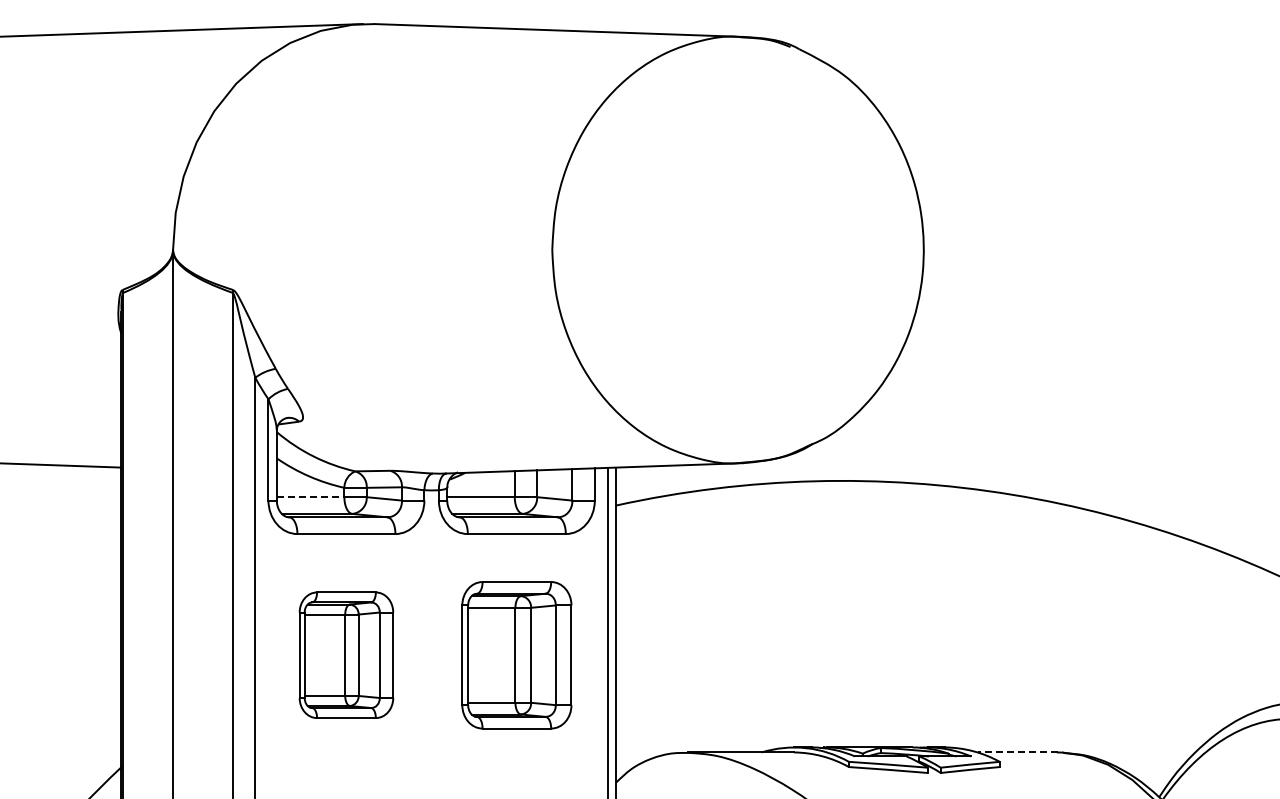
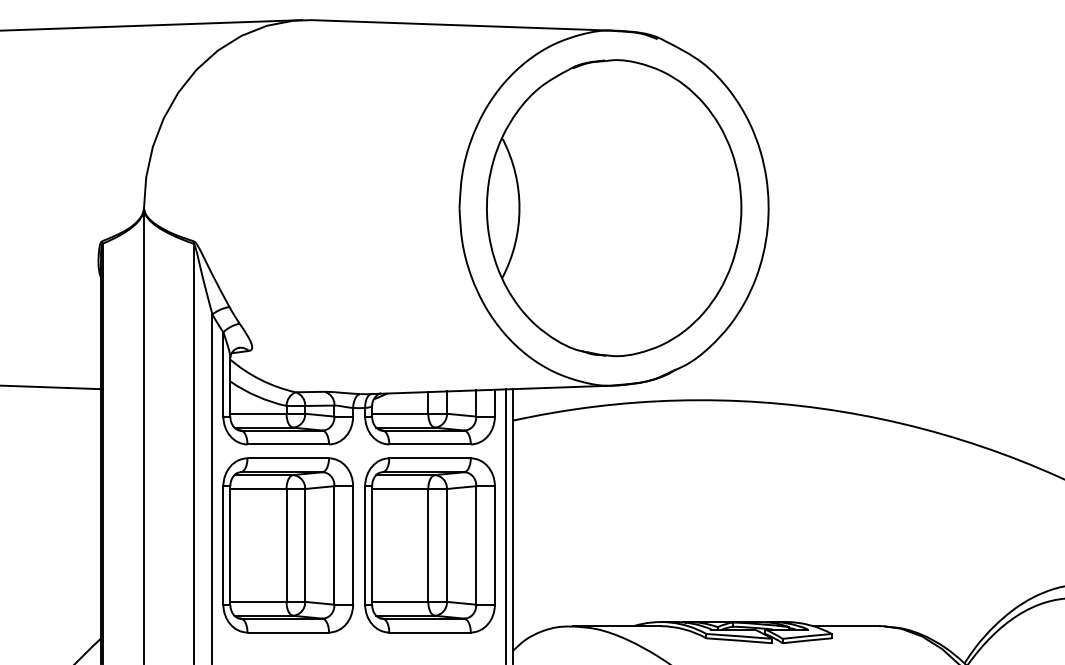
part: (737, 249) -> (613, 207), added
line: (310, 497) -> (258, 414), dashed -> solid
part: (346, 654) -> (288, 544), size x1.67
part: (516, 654) -> (429, 544), size x1.43
line: (1017, 752) -> (846, 626), dashed -> solid

